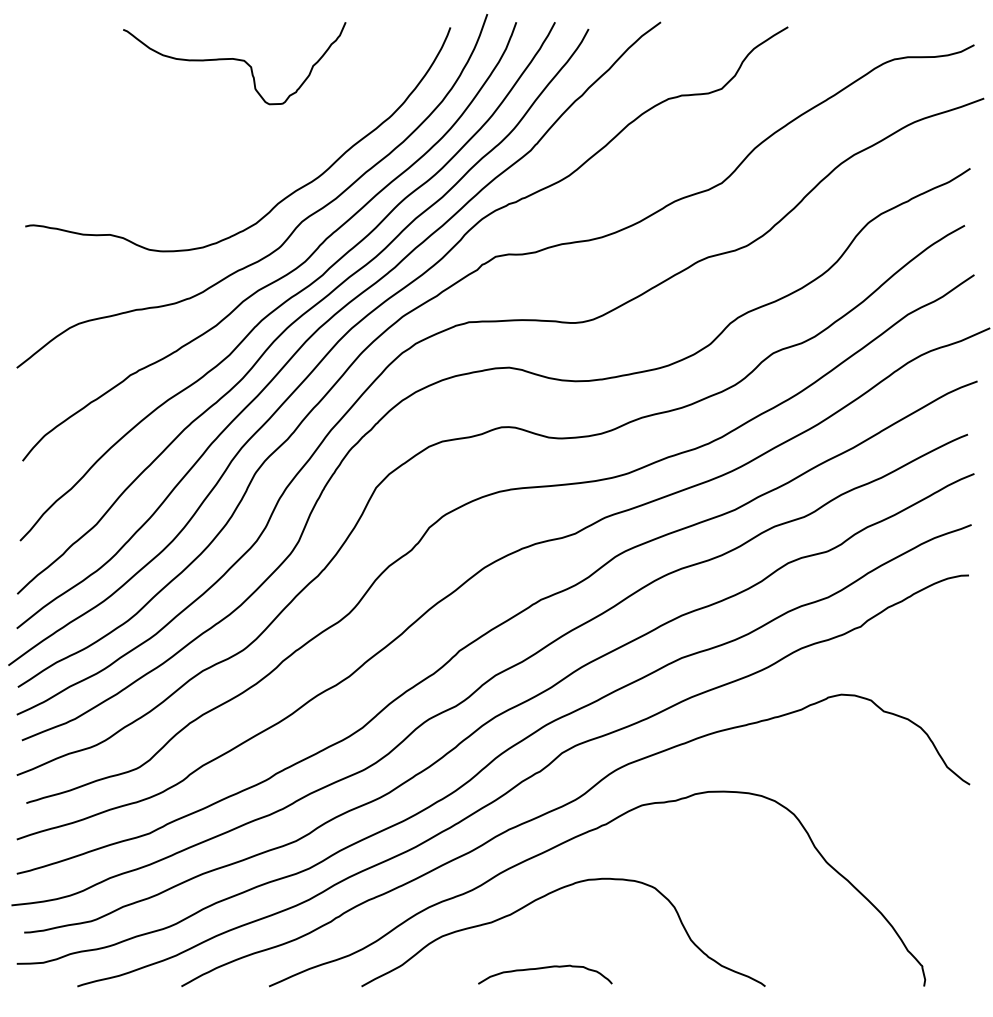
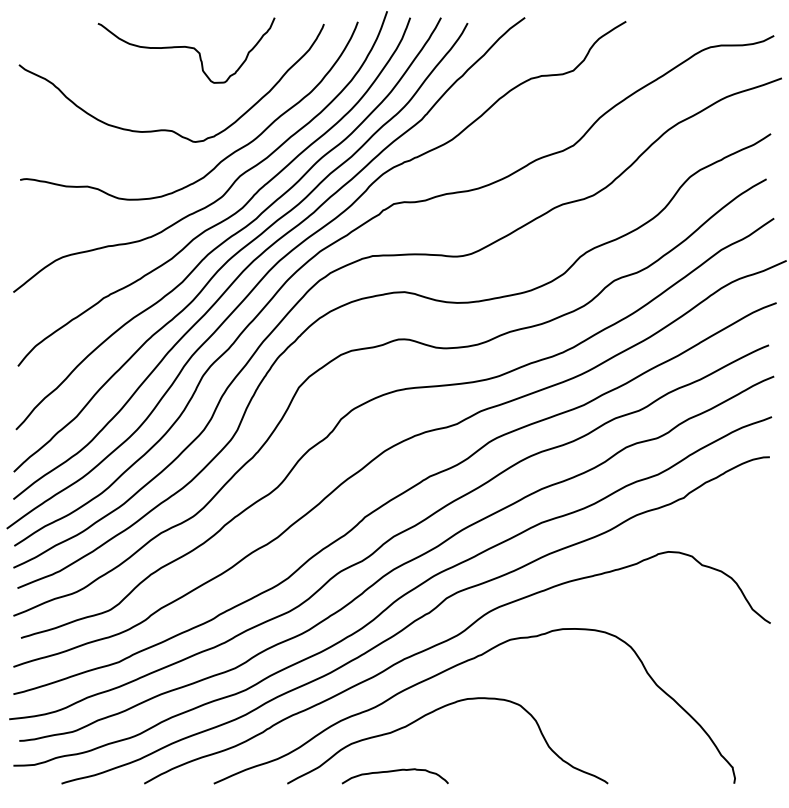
curve: (213, 162) -> (169, 129), added
curve: (544, 968) -> (394, 771), moved

